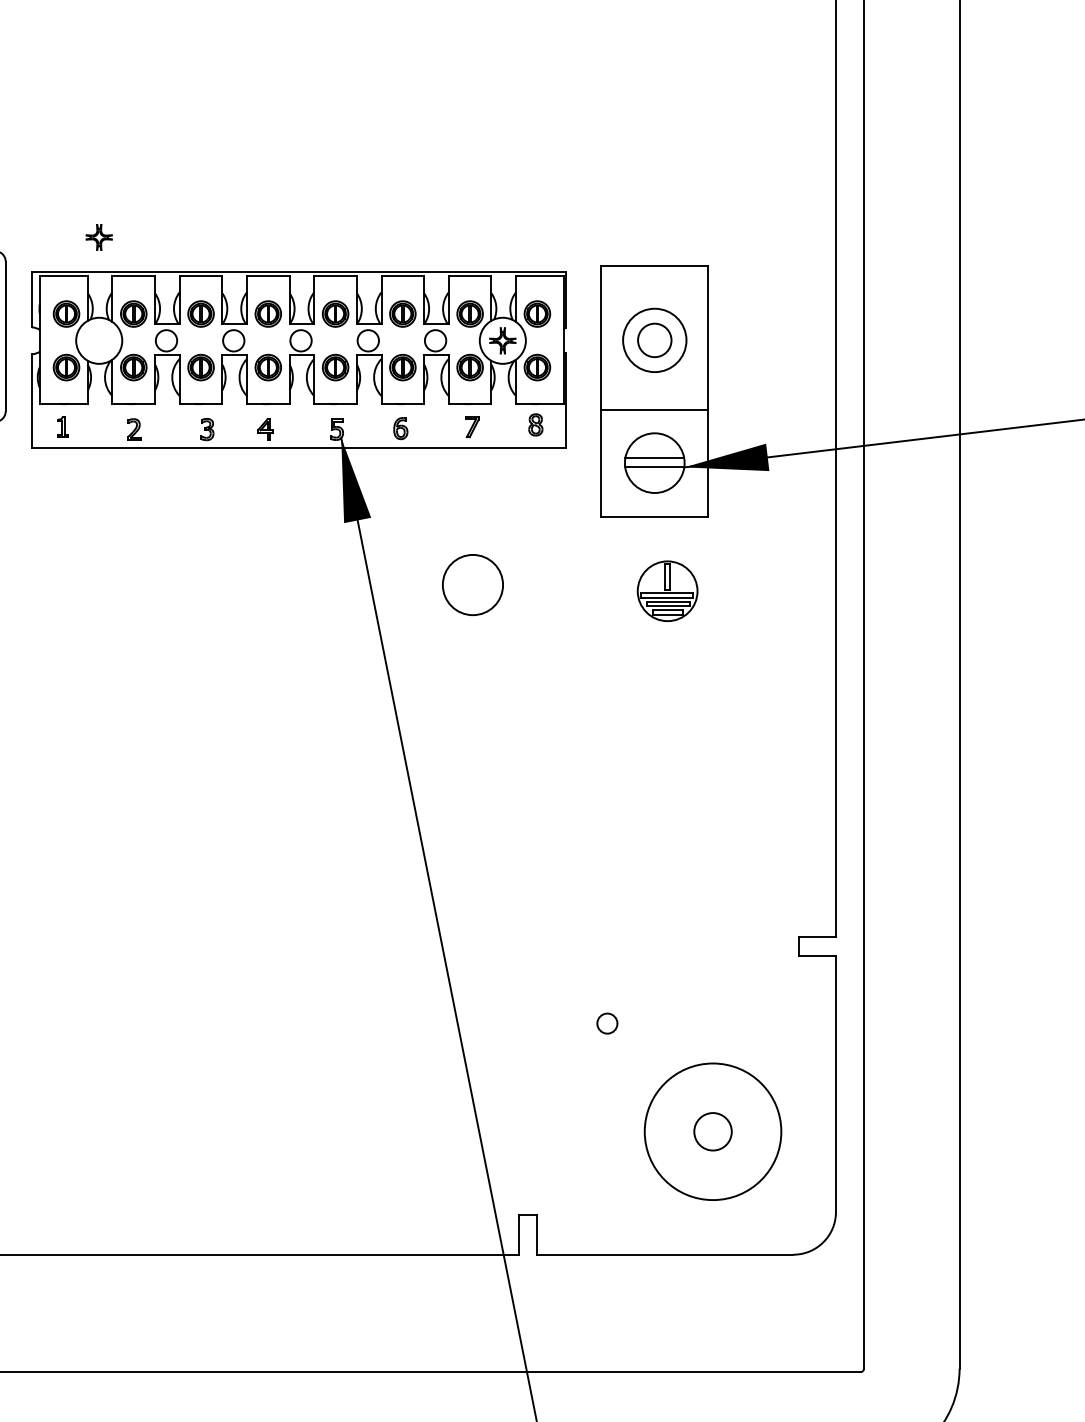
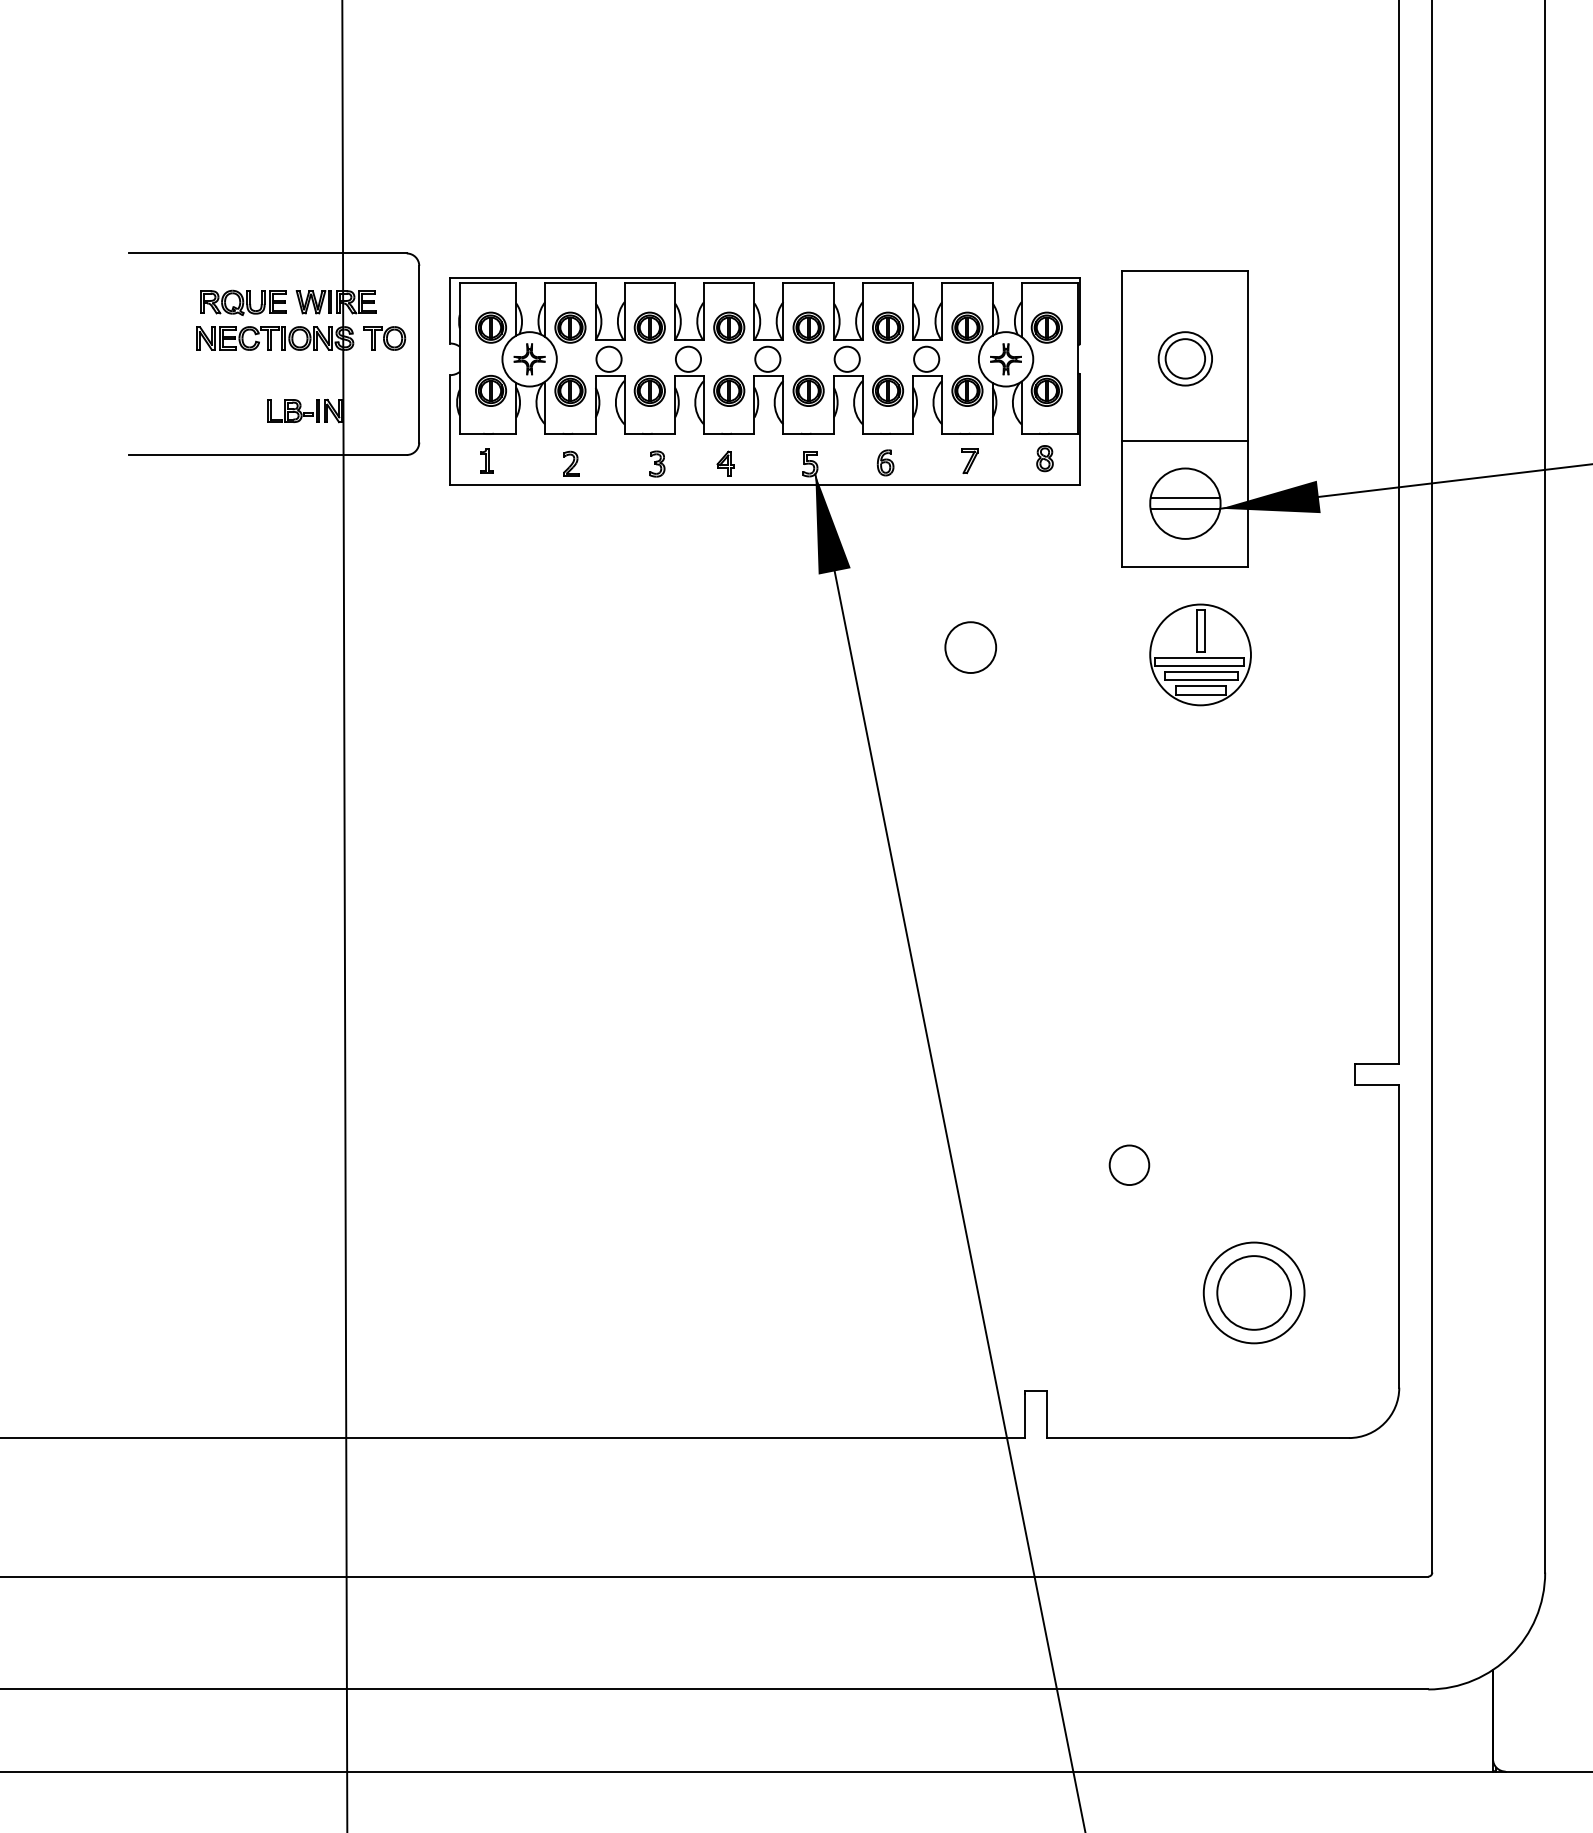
part: (99, 237) -> (529, 359), moved
circle: (654, 340) -> (1185, 358), size x0.71
circle: (472, 584) -> (970, 647), size x0.71
part: (667, 590) -> (1200, 654), size x1.43
circle: (607, 1023) -> (1129, 1165), size x1.67
circle: (712, 1131) -> (1253, 1292), size x0.62
circle: (713, 1131) -> (1254, 1292), size x1.67

